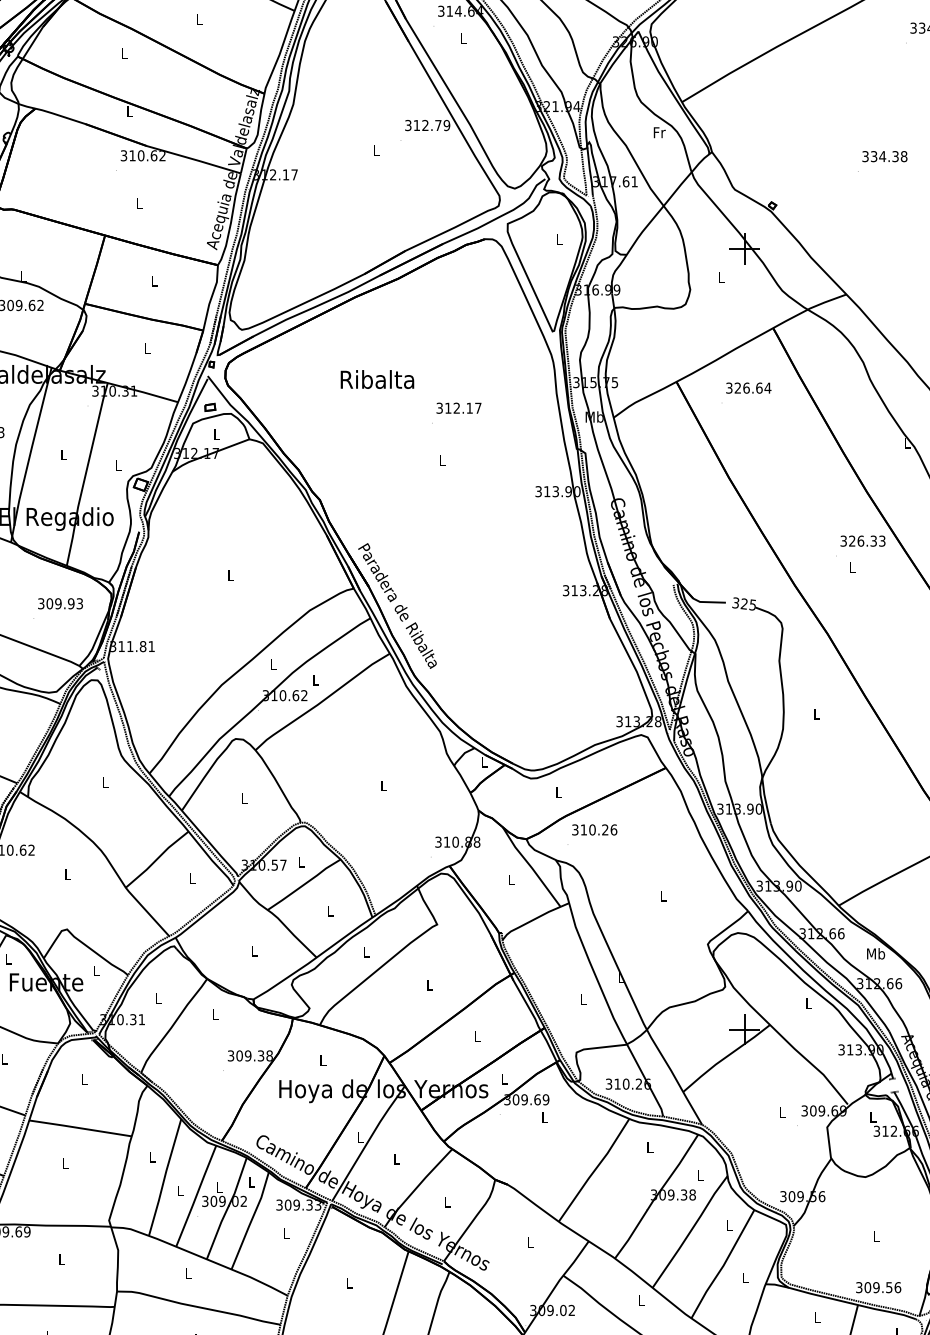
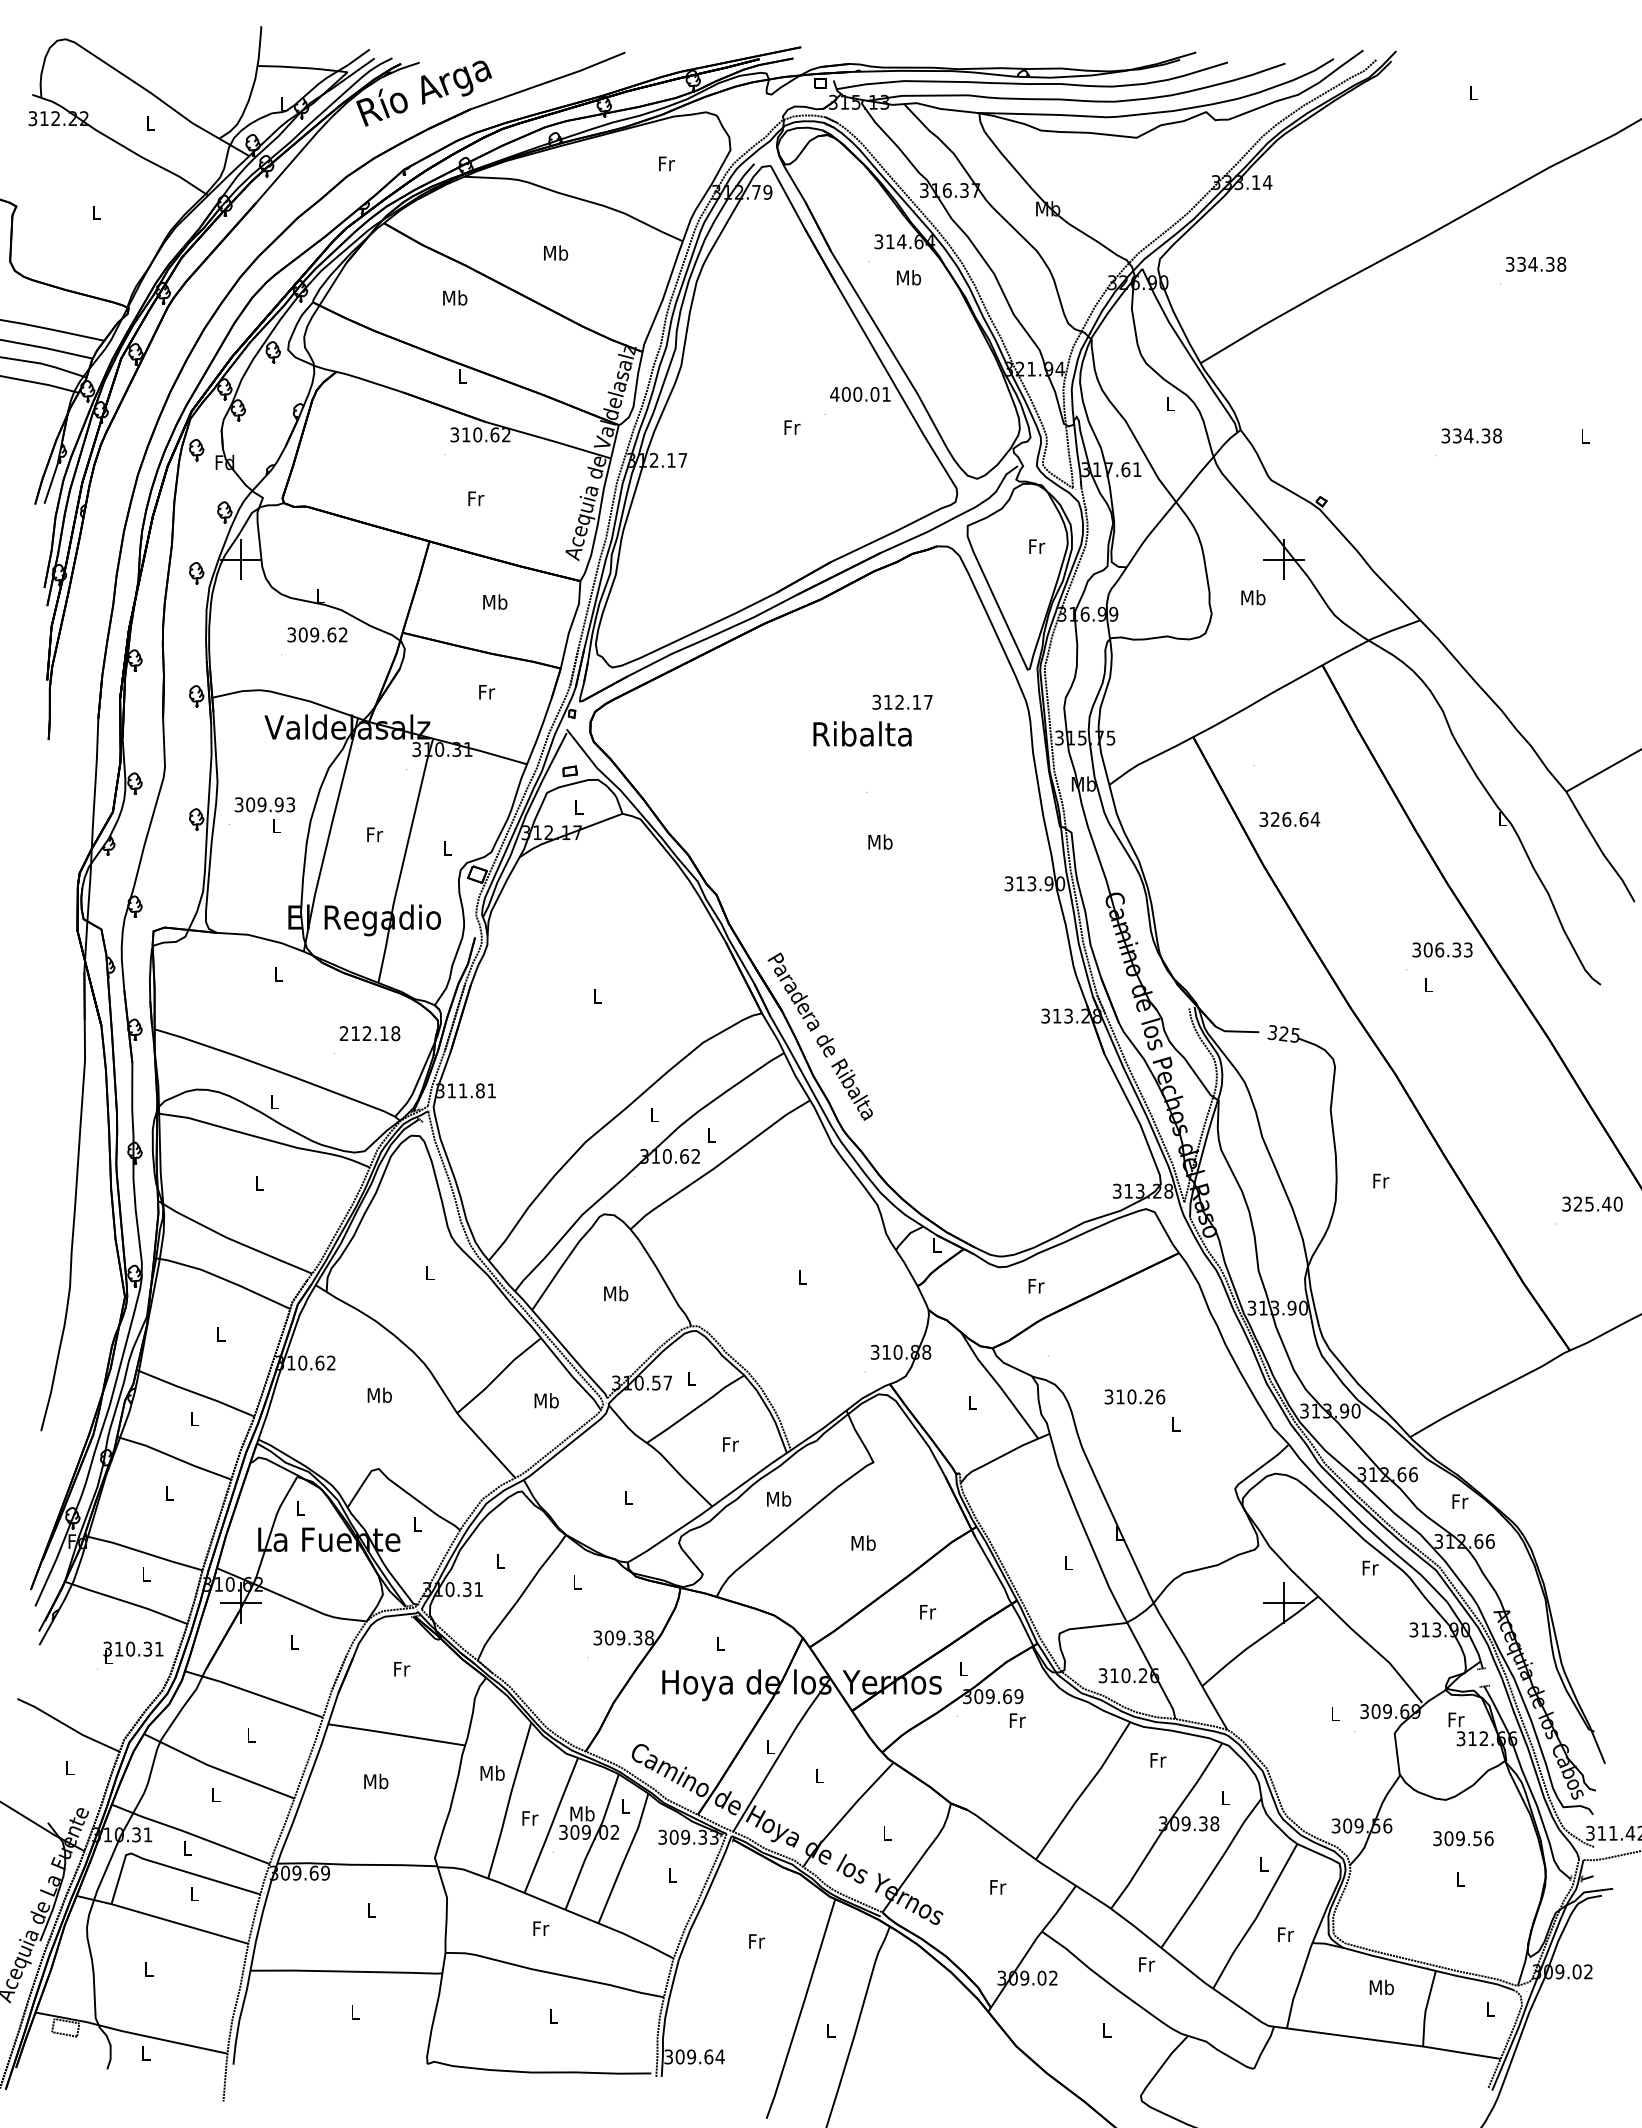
text: (200, 19) -> (556, 252), L -> Mb
text: (464, 38) -> (909, 277), L -> Mb
text: (124, 52) -> (455, 297), L -> Mb
text: (427, 125) -> (860, 394), 312.79 -> 400.01
text: (659, 132) -> (1170, 403), Fr -> L
text: (376, 150) -> (792, 427), L -> Fr
text: (140, 203) -> (476, 498), L -> Fr
text: (559, 239) -> (1037, 546), L -> Fr
text: (721, 277) -> (1253, 597), L -> Mb
text: (154, 280) -> (495, 601), L -> Mb
text: (148, 348) -> (487, 692), L -> Fr
text: (377, 379) -> (862, 733), moved
text: (748, 388) -> (1289, 819), moved
text: (458, 407) -> (902, 701), moved
text: (64, 454) -> (375, 834), L -> Fr
text: (442, 460) -> (880, 841), L -> Mb
text: (851, 540) -> (1427, 949), 326.33 -> 306.33
text: (60, 603) -> (370, 1033), 309.93 -> 212.18
text: (817, 713) -> (1381, 1180), L -> Fr
text: (559, 792) -> (1036, 1286), L -> Fr
text: (244, 798) -> (616, 1293), L -> Mb
text: (594, 829) -> (1134, 1396), moved
text: (67, 873) -> (379, 1394), L -> Mb
text: (192, 878) -> (546, 1400), L -> Mb
text: (330, 911) -> (730, 1444), L -> Fr
text: (366, 951) -> (779, 1498), L -> Mb
text: (875, 953) -> (1459, 1501), Mb -> Fr
text: (429, 984) -> (863, 1542), L -> Mb
text: (809, 1003) -> (1370, 1567), L -> Fr
text: (478, 1036) -> (928, 1612), L -> Fr
text: (84, 1079) -> (402, 1669), L -> Fr
text: (873, 1116) -> (1456, 1719), L -> Fr
text: (545, 1117) -> (1017, 1720), L -> Fr
text: (650, 1147) -> (1158, 1760), L -> Fr
text: (152, 1156) -> (492, 1772), L -> Mb
text: (65, 1163) -> (376, 1781), L -> Mb
text: (219, 1187) -> (582, 1813), L -> Mb
text: (180, 1191) -> (530, 1818), L -> Fr
text: (530, 1242) -> (998, 1887), L -> Fr
text: (188, 1273) -> (541, 1928), L -> Fr
text: (746, 1277) -> (1286, 1934), L -> Fr
text: (350, 1283) -> (757, 1941), L -> Fr
text: (878, 1287) -> (1463, 1838), moved
text: (642, 1300) -> (1147, 1964), L -> Fr
text: (817, 1317) -> (1381, 1987), L -> Mb

